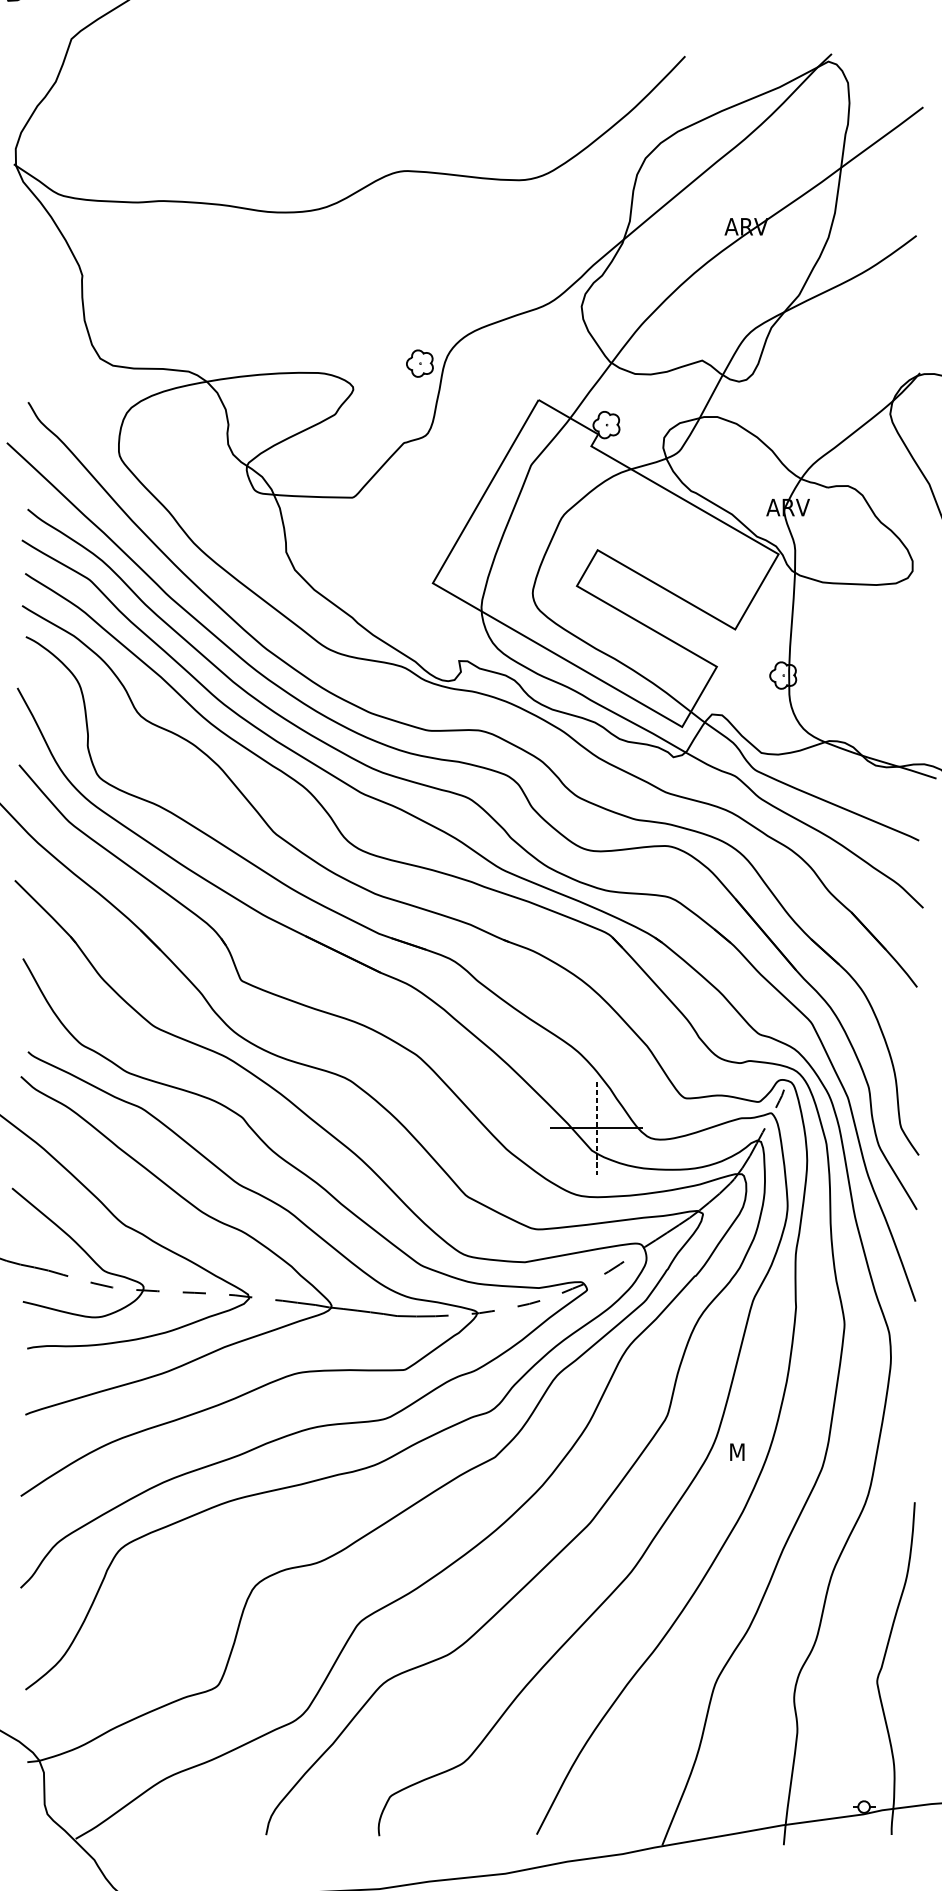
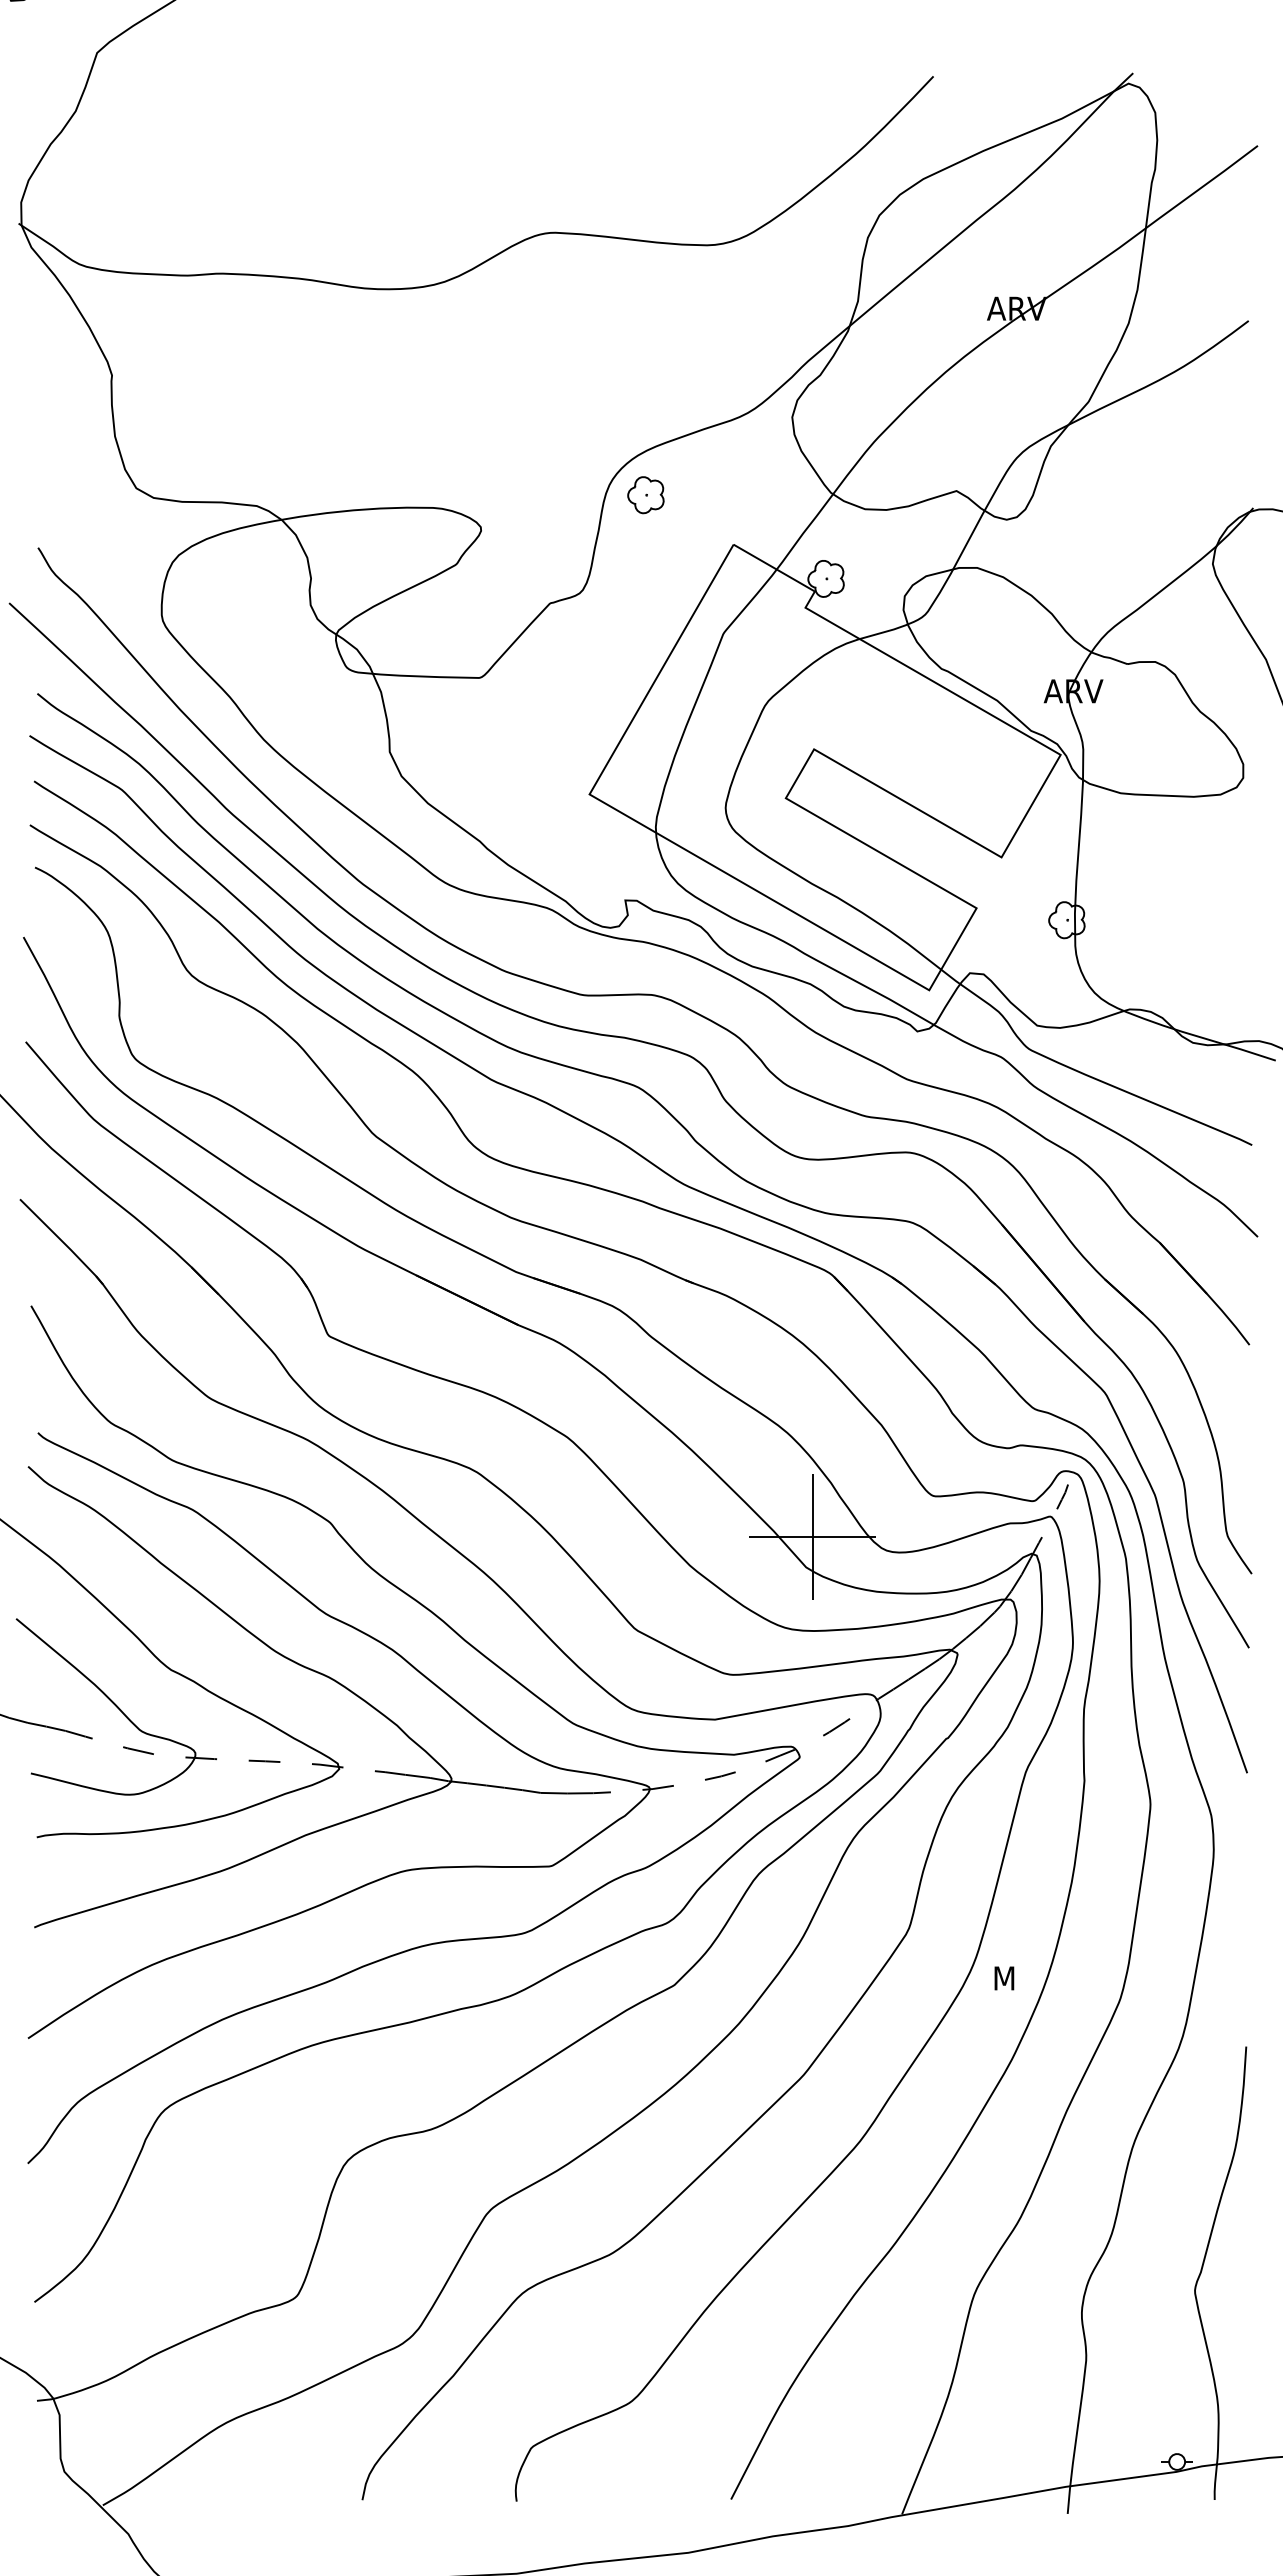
part: (419, 363) -> (645, 495), moved
line: (596, 1128) -> (812, 1537), dashed -> solid

